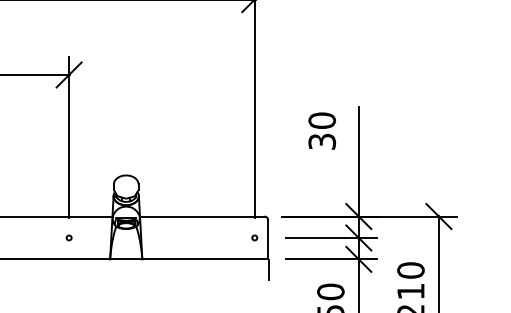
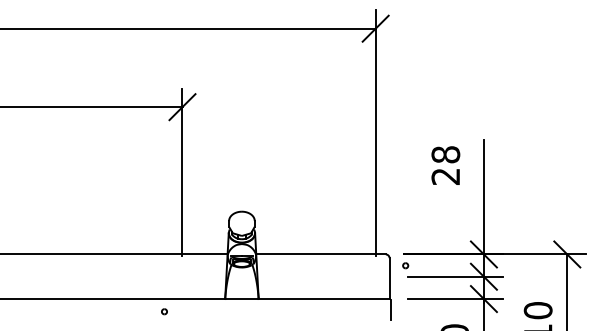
text: (321, 131) -> (445, 165), 30 -> 28
part: (69, 237) -> (164, 311), moved
part: (254, 237) -> (405, 265), moved

